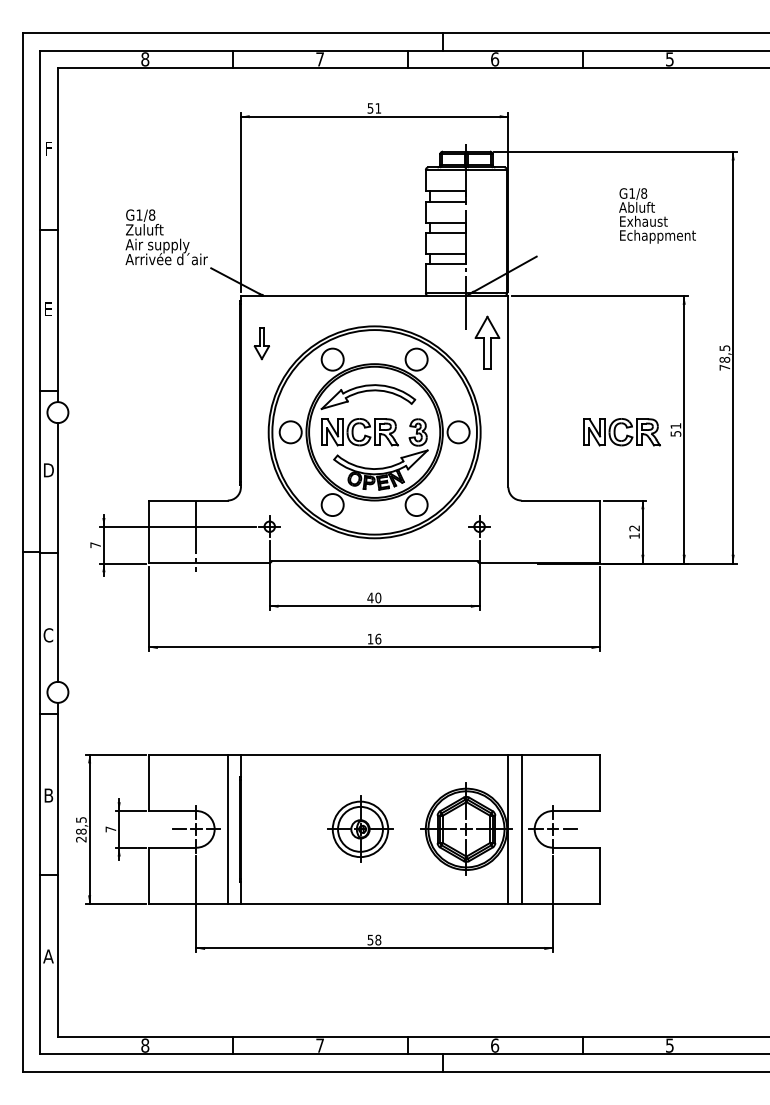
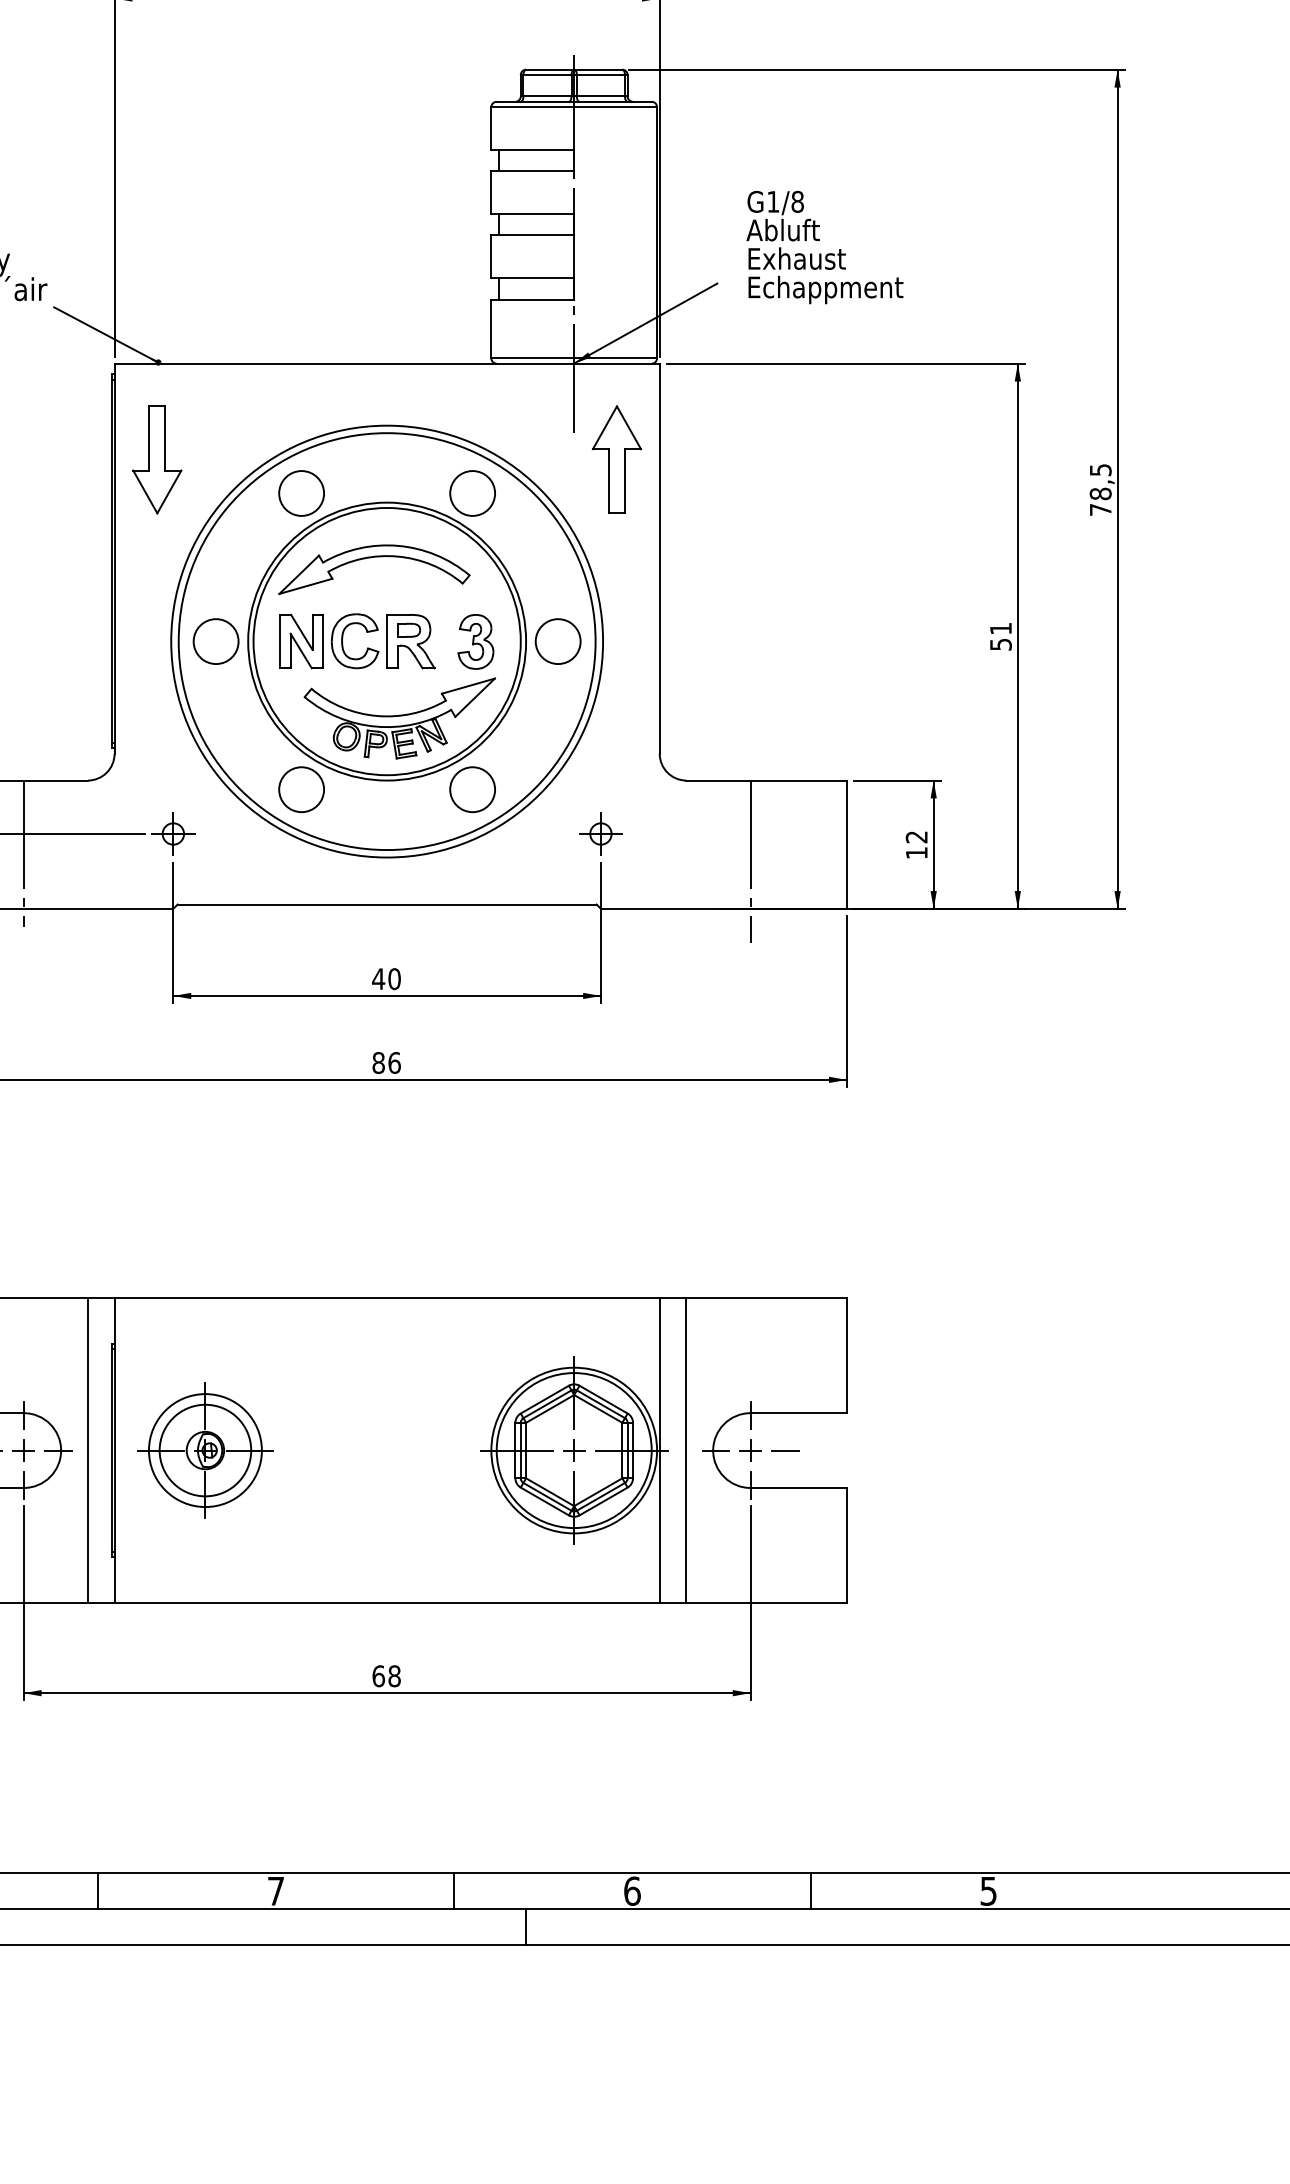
part: (657, 215) -> (824, 246), moved
part: (261, 343) -> (156, 460), size x1.67
part: (621, 432) -> (890, 641), removed
line: (553, 540) -> (751, 861), added
text: (370, 638) -> (378, 1061), 16 -> 86
part: (360, 828) -> (205, 1448), moved
text: (370, 939) -> (378, 1674), 58 -> 68

